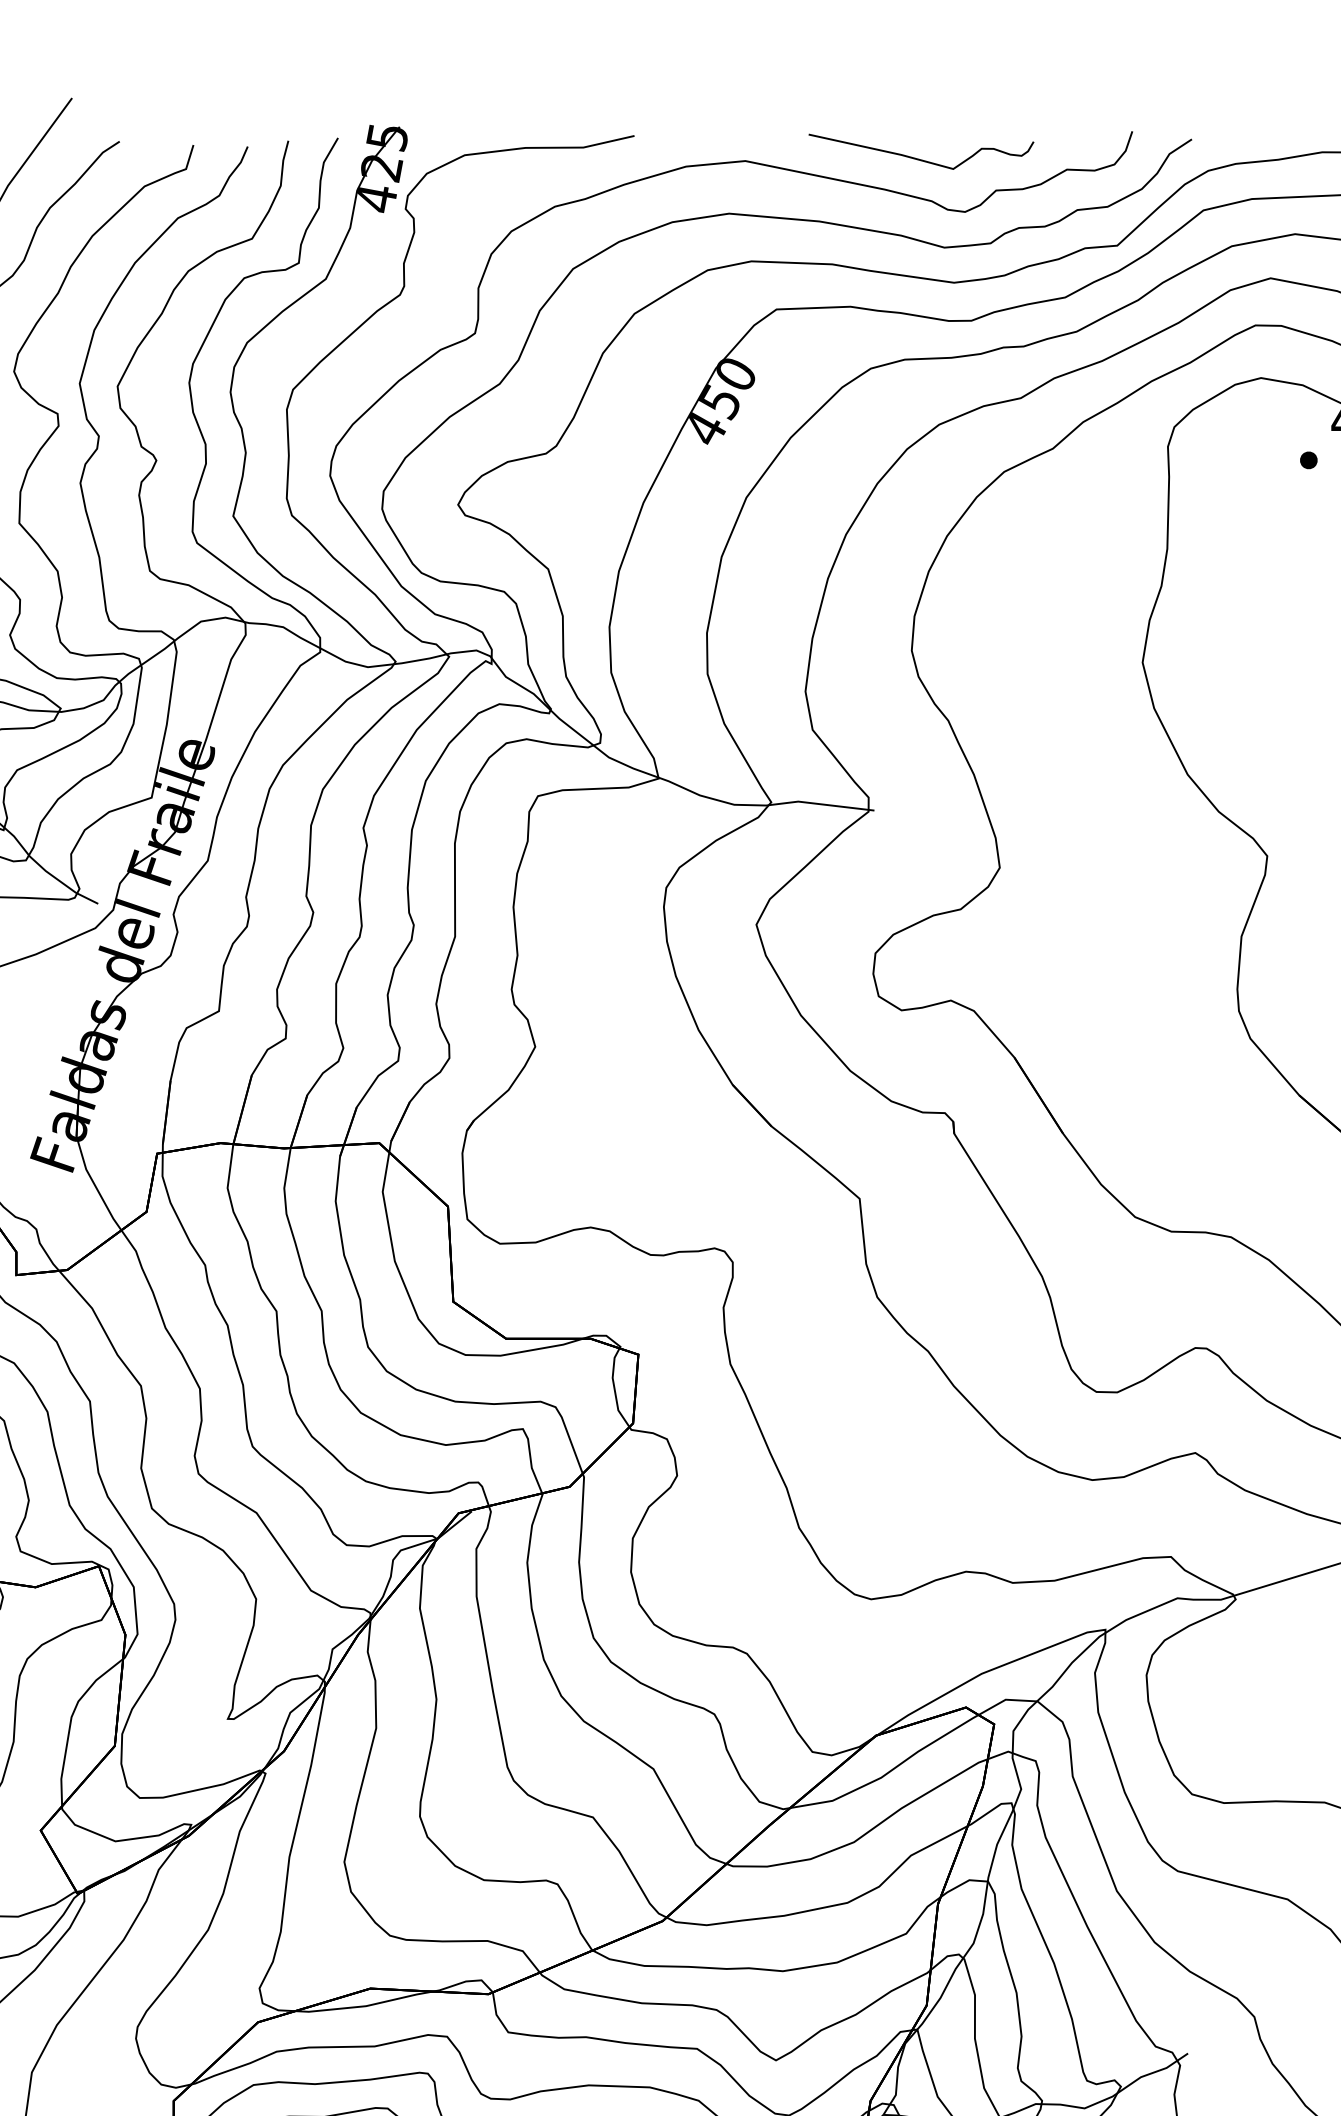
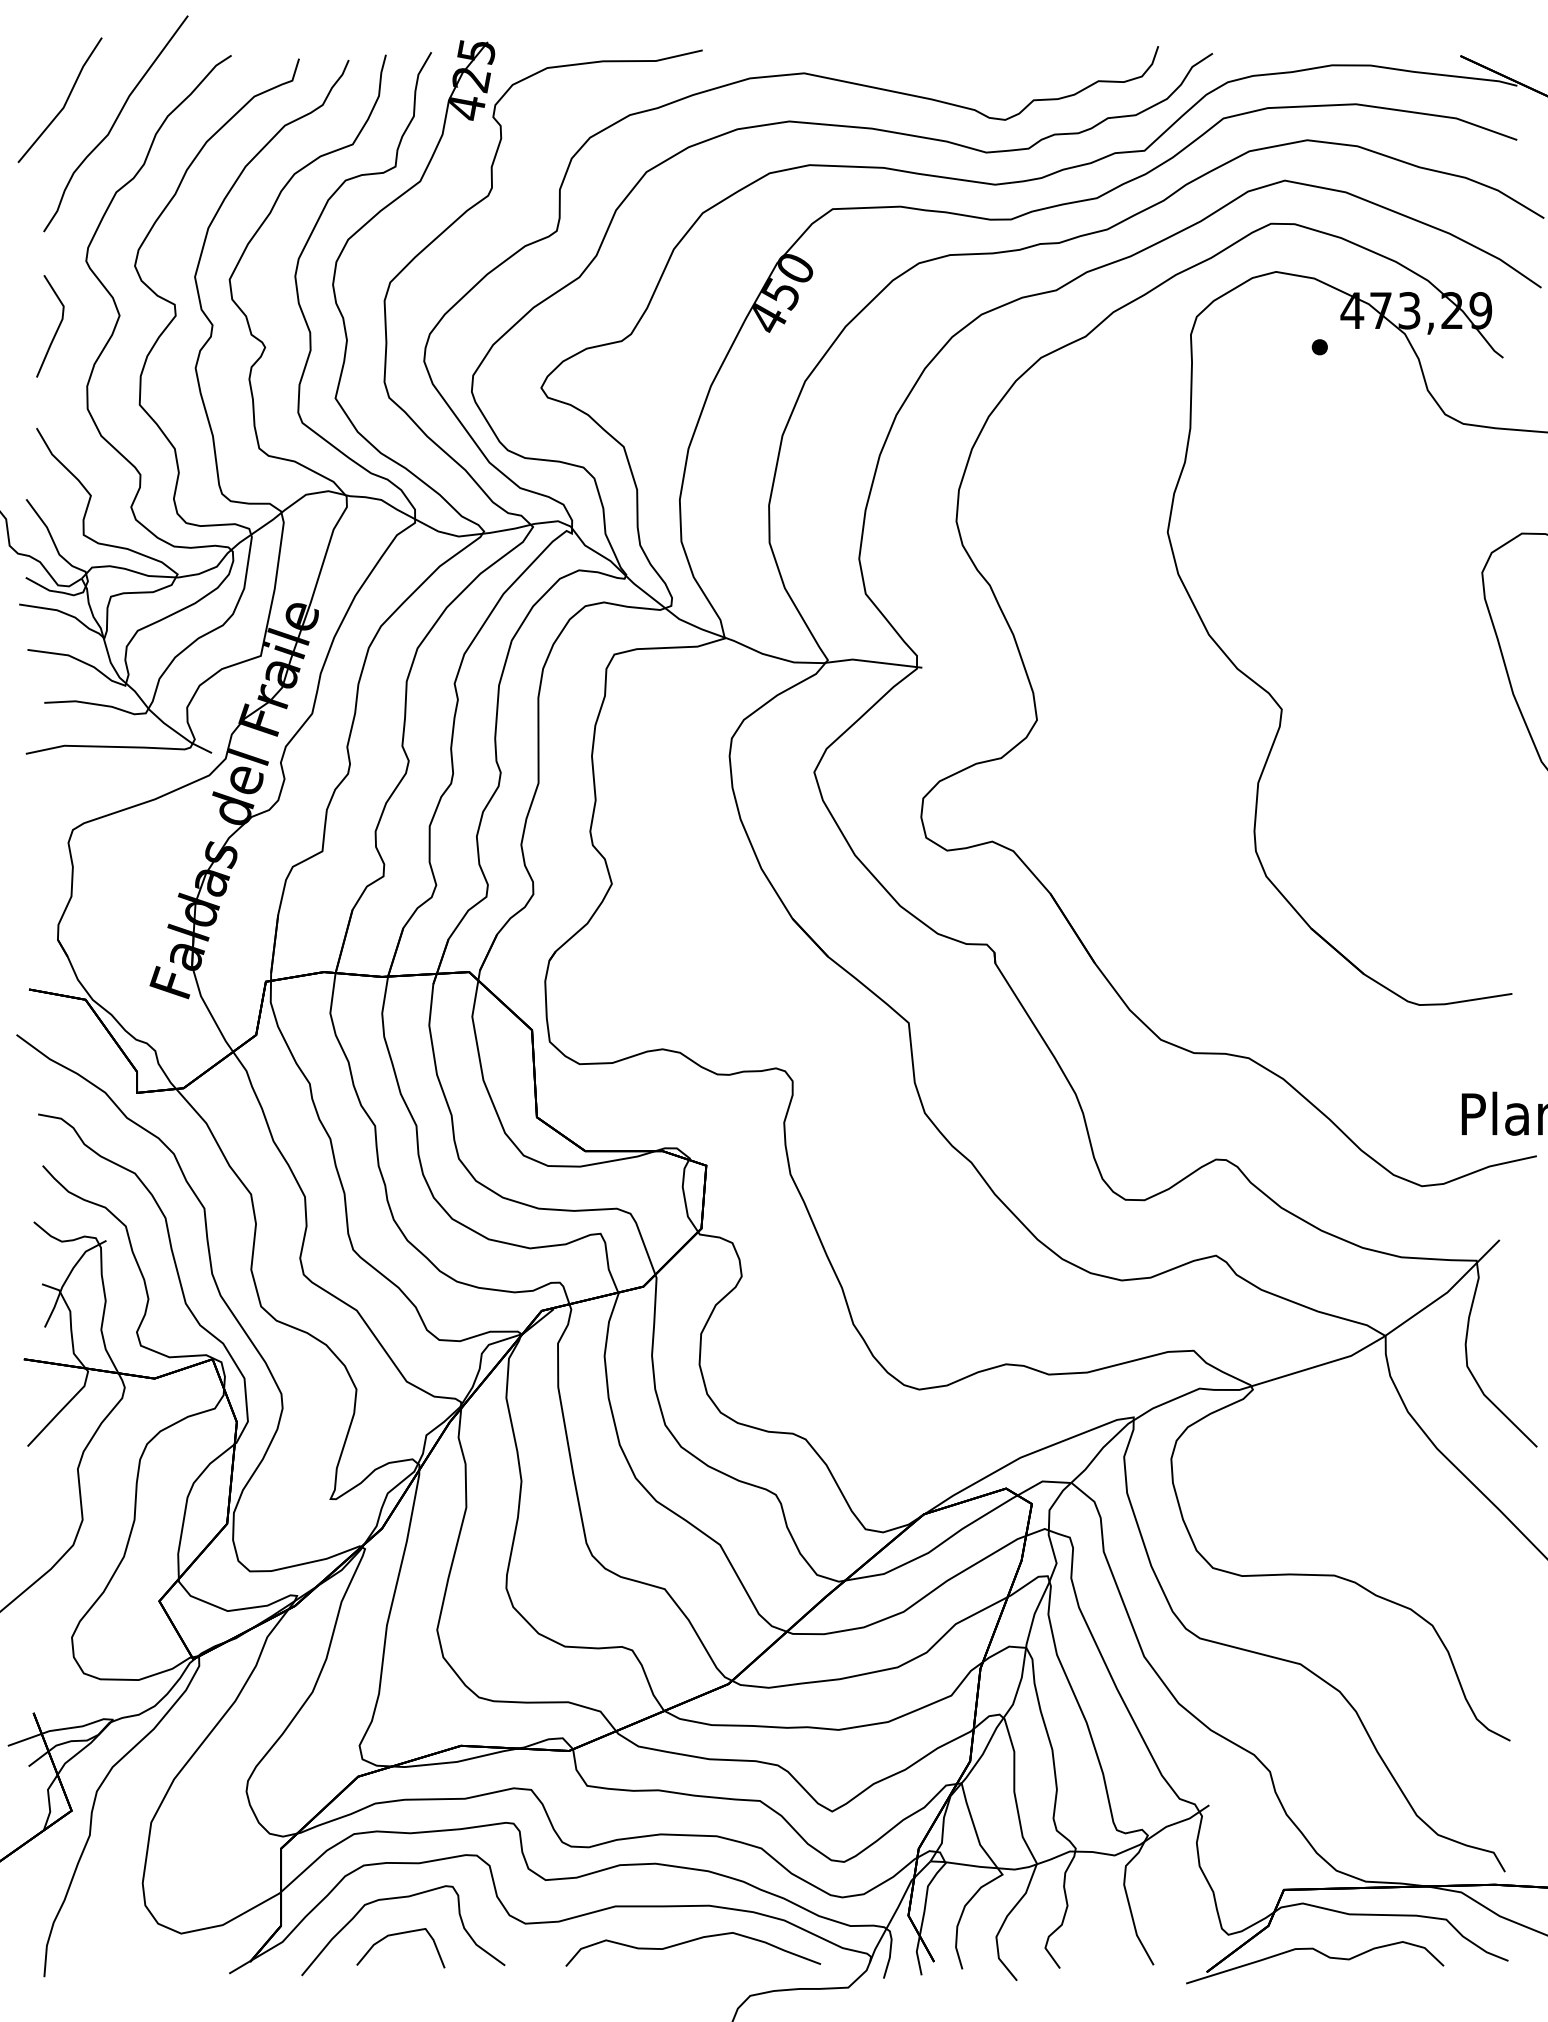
curve: (921, 159) -> (965, 71), removed

